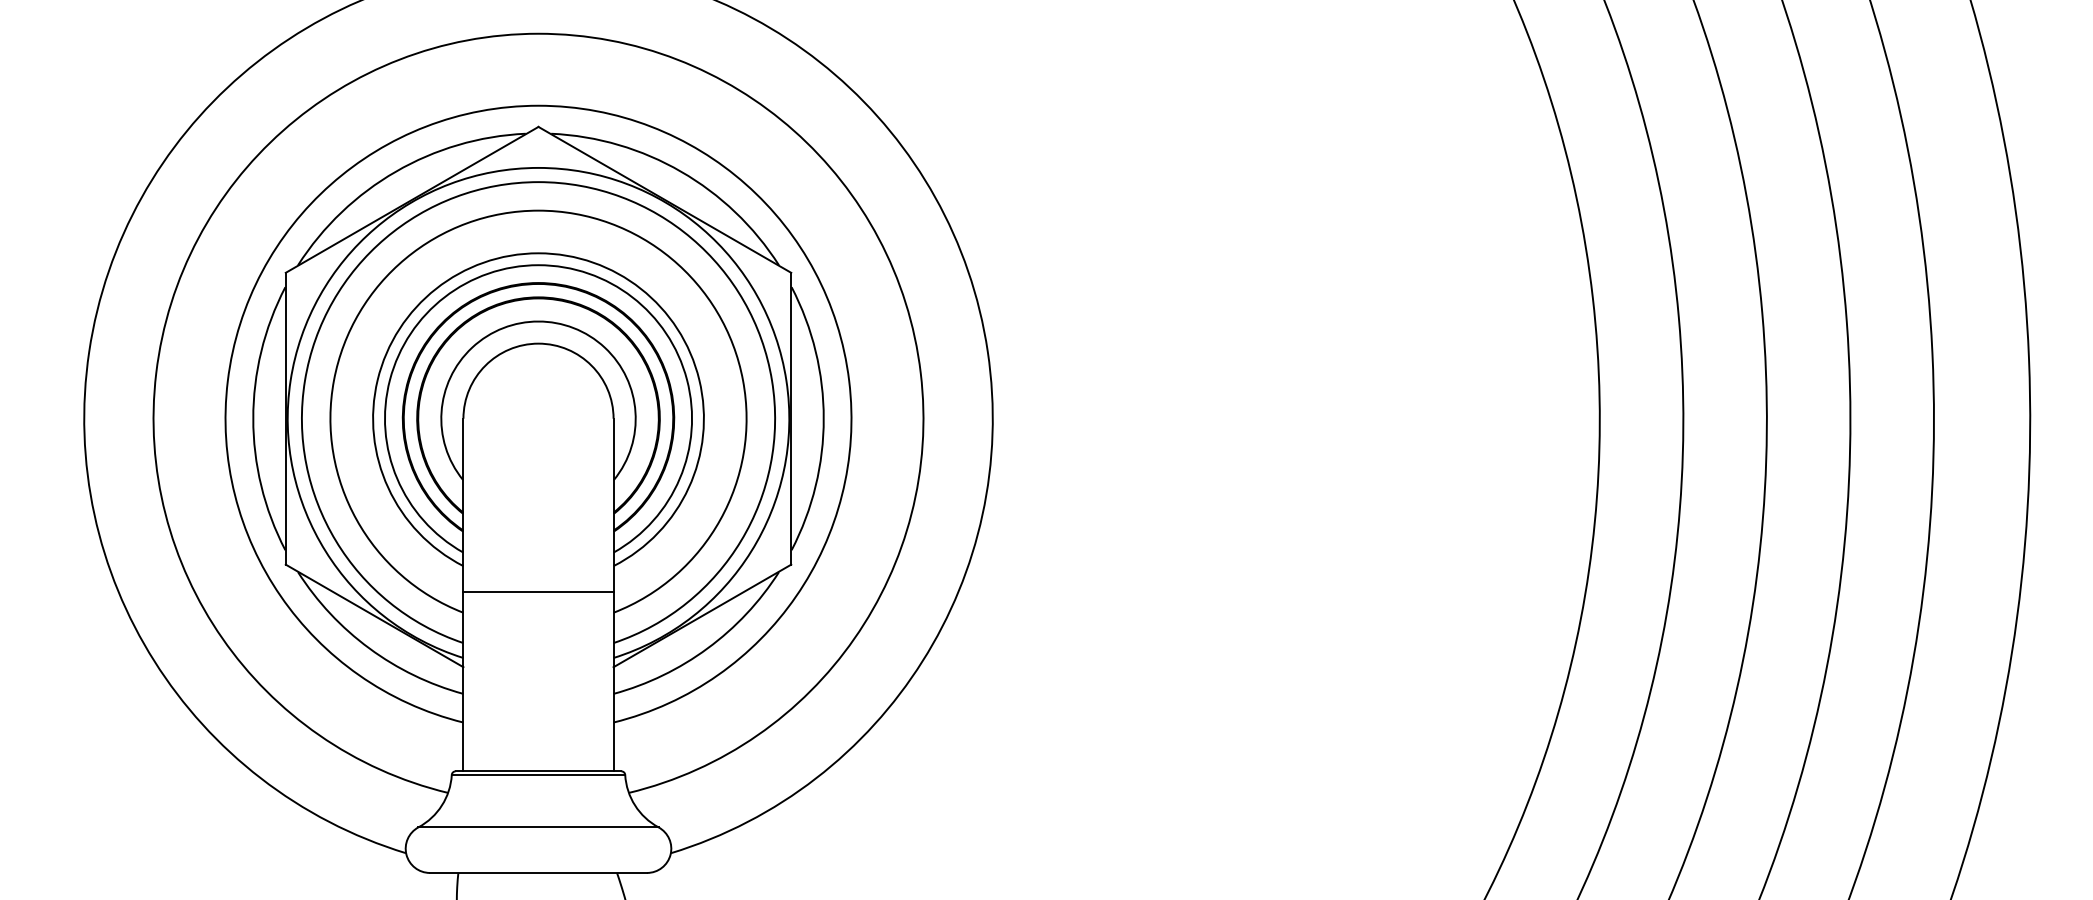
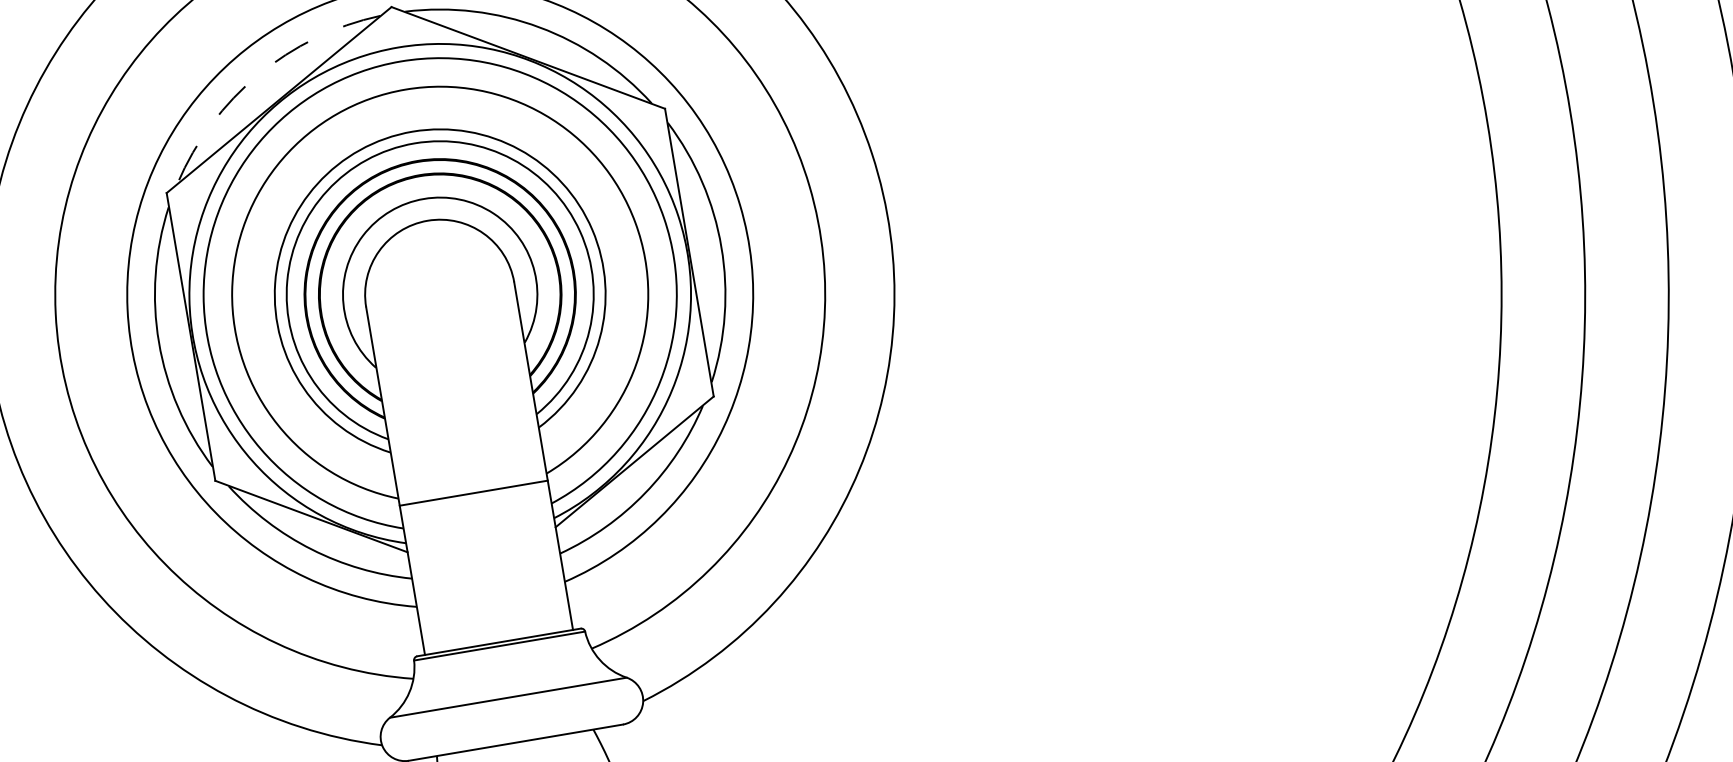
arc: (395, 171) -> (257, 74), solid -> dashed
line: (538, 591) -> (473, 492), moved

